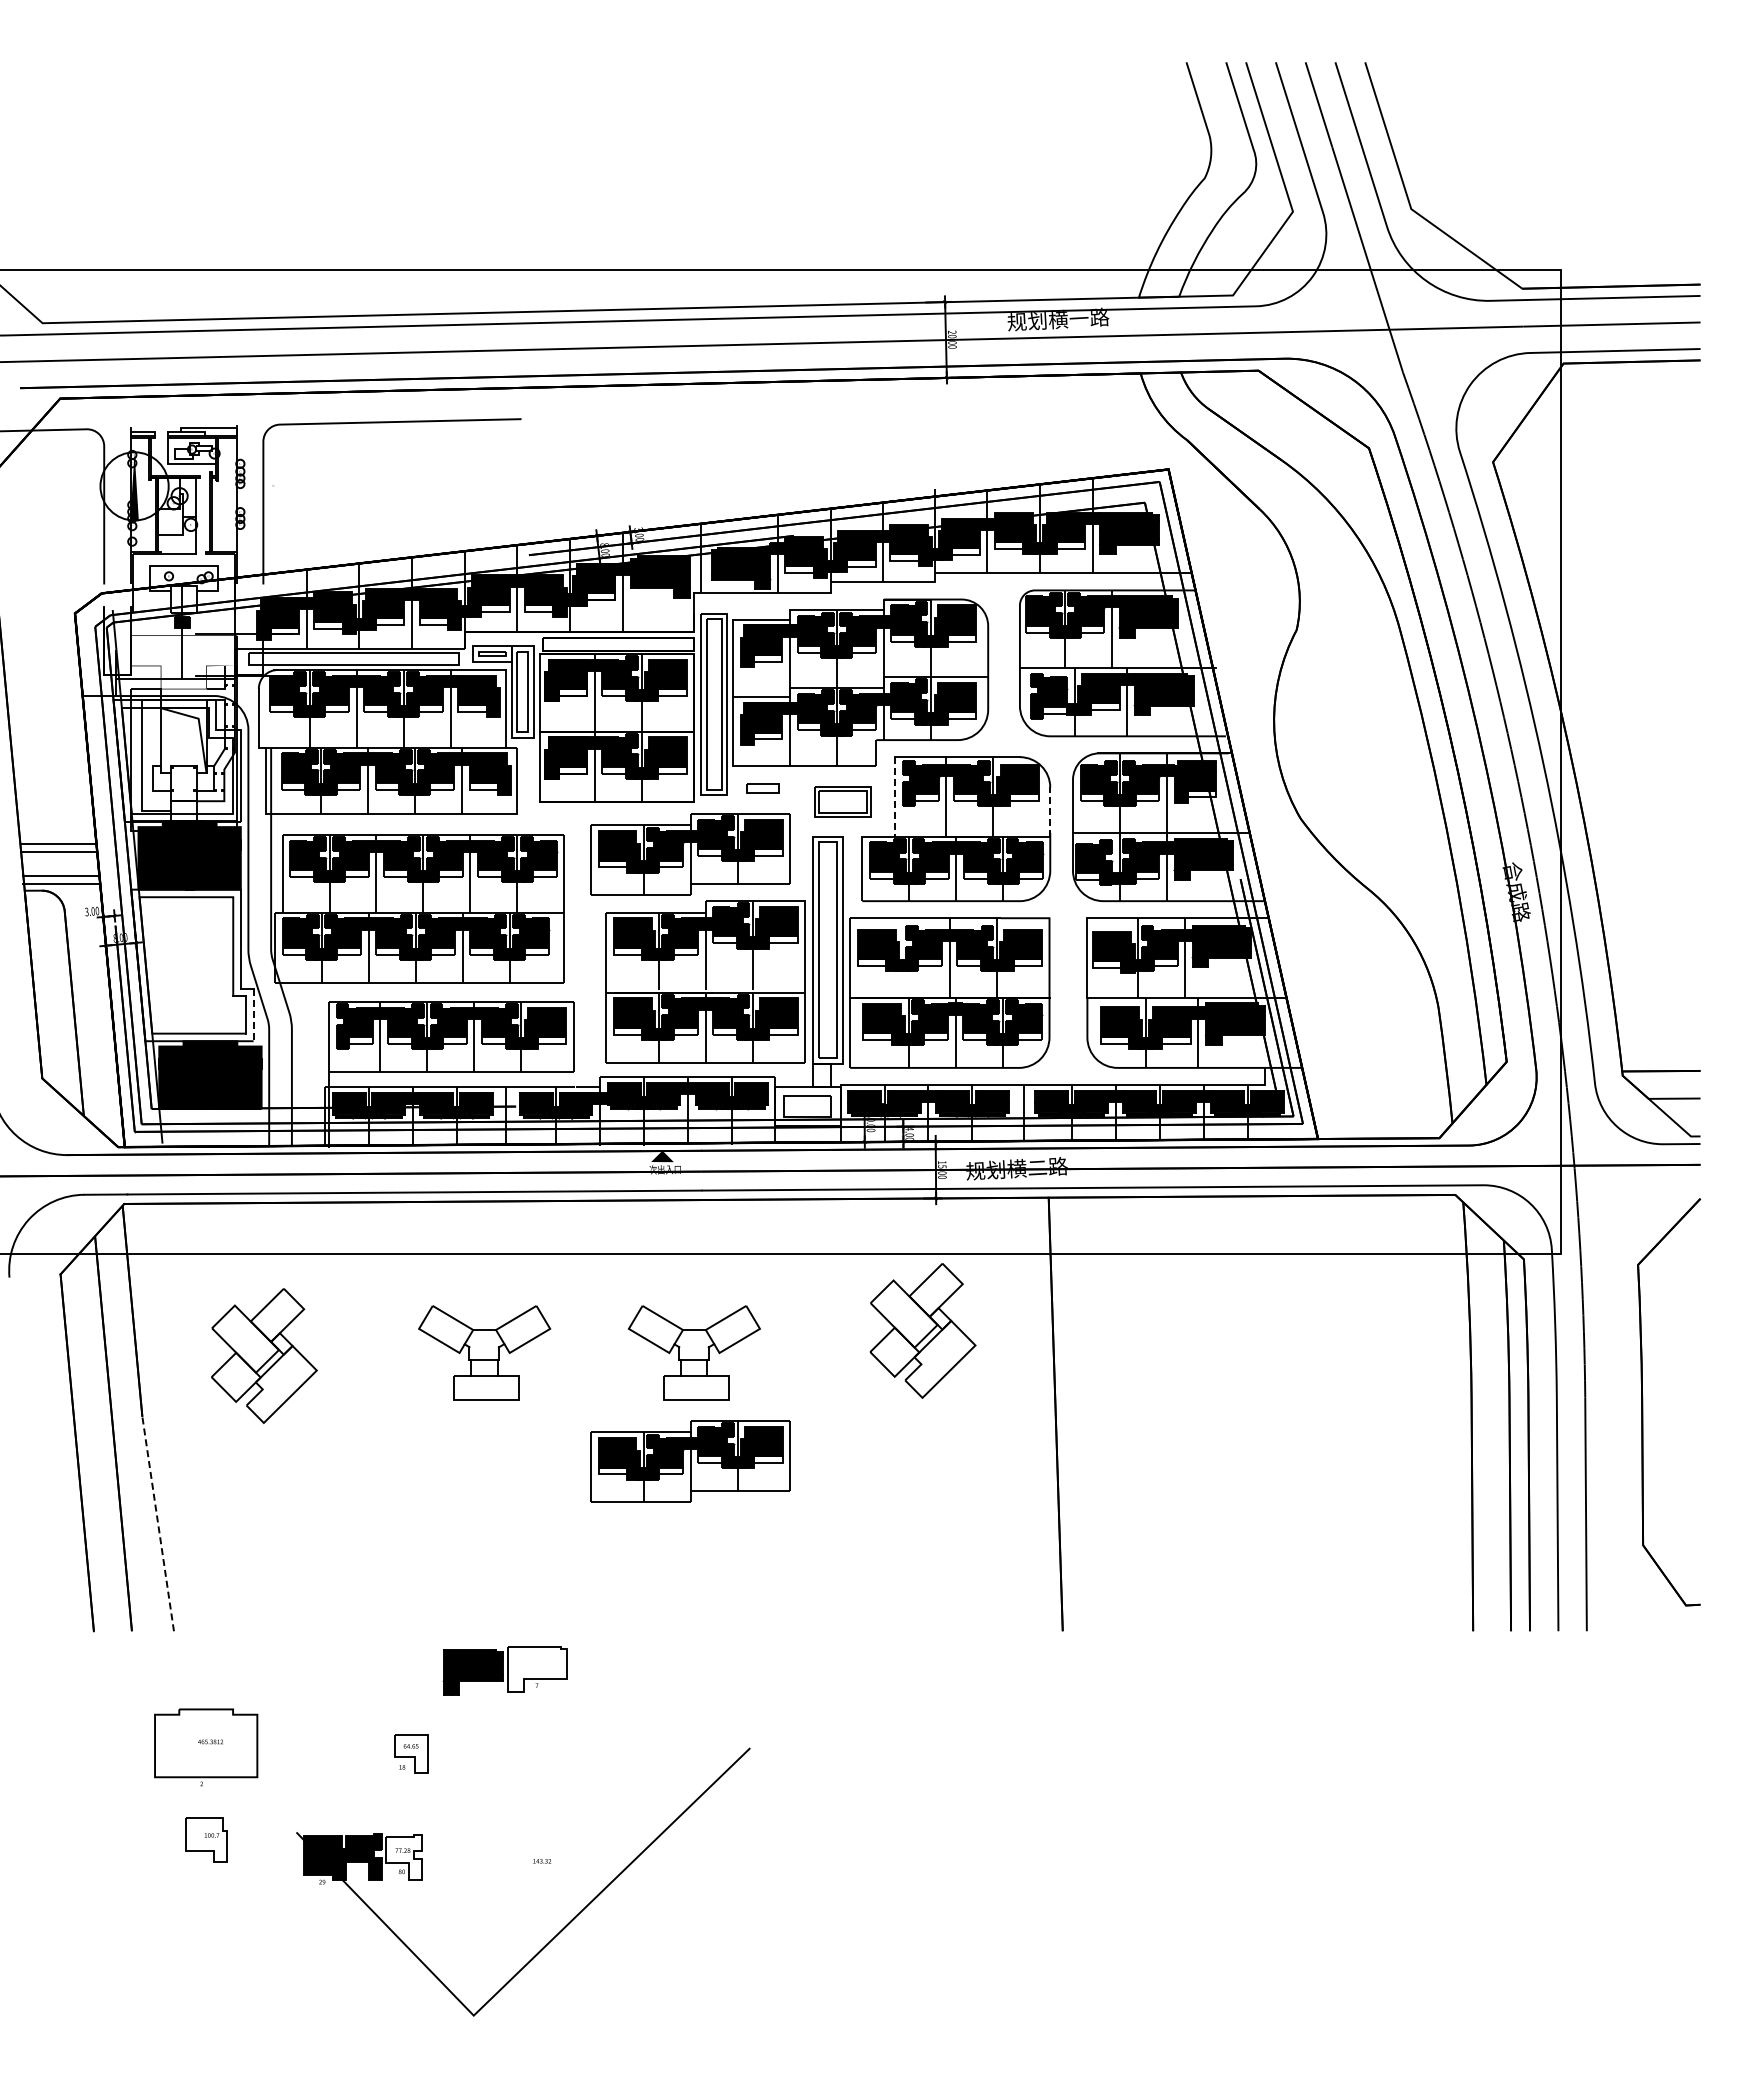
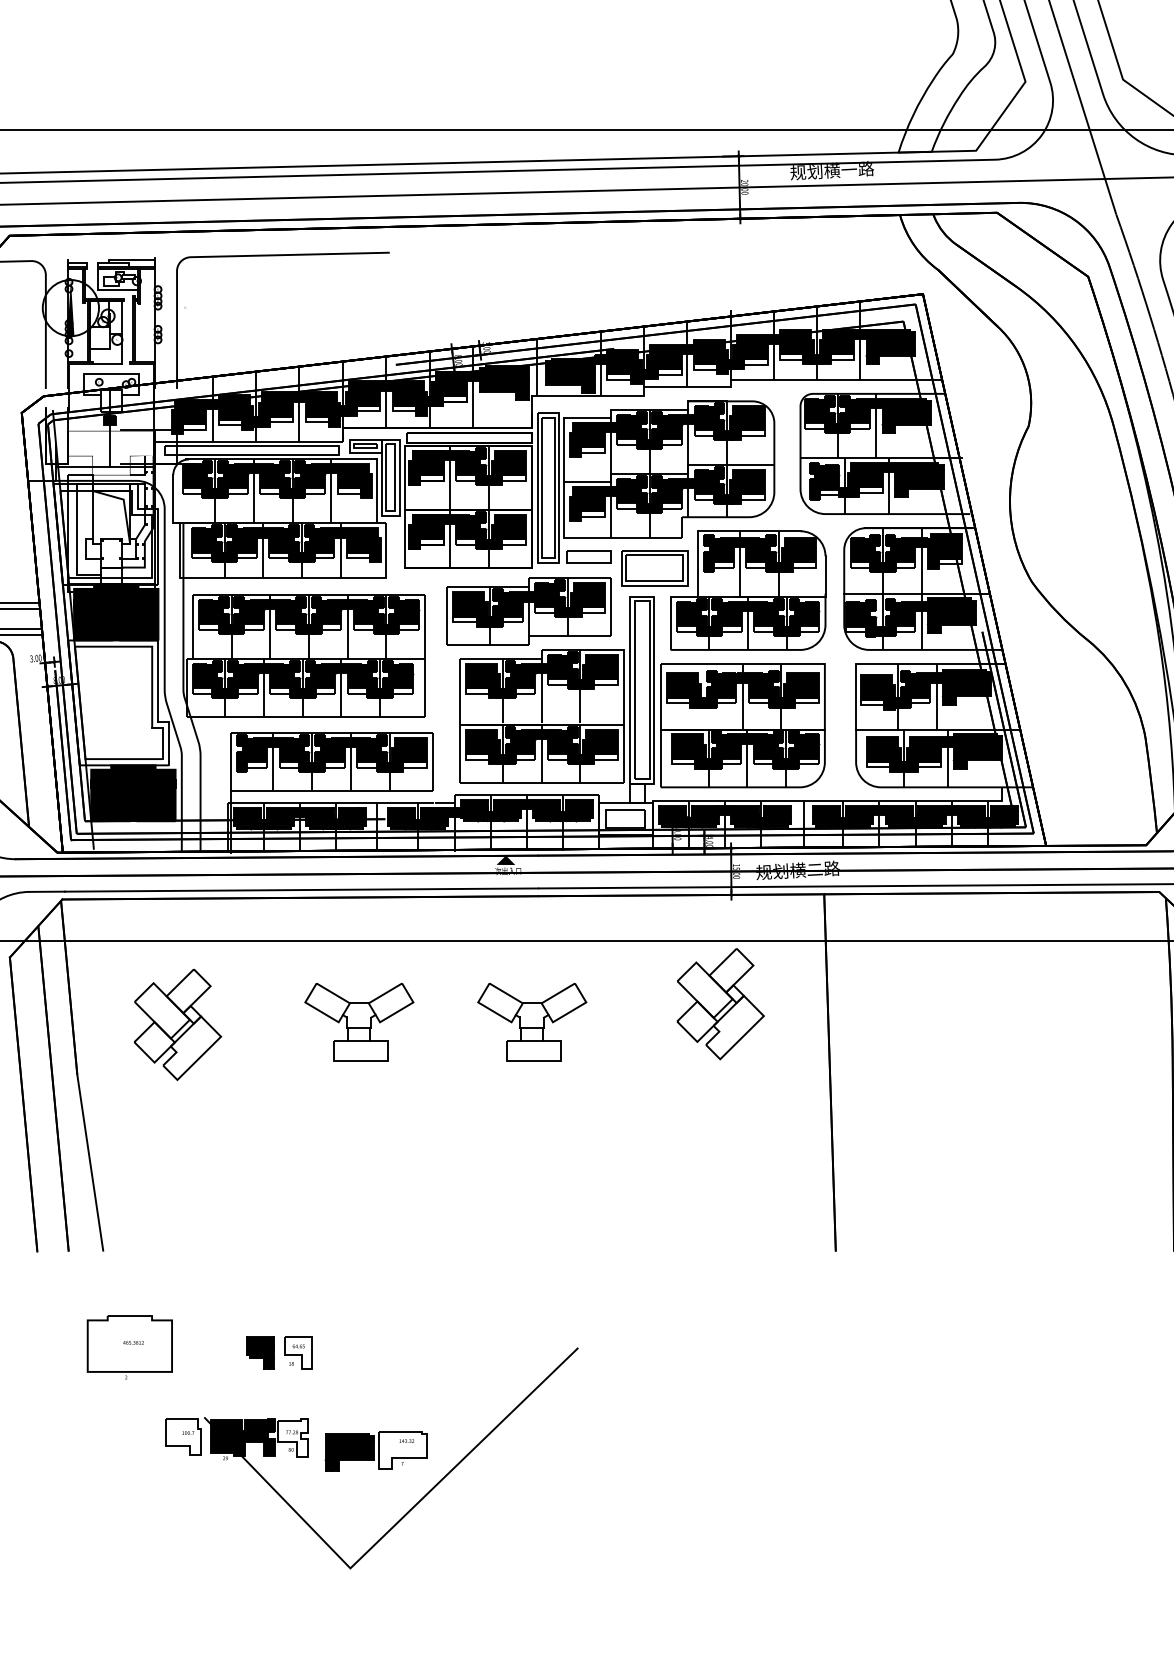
part: (762, 788) -> (588, 557), size x1.67
line: (895, 796) -> (697, 563), dashed -> solid
part: (842, 801) -> (654, 567), size x1.43
line: (1050, 812) -> (825, 576), dashed -> solid
line: (253, 1015) -> (168, 744), dashed -> solid
part: (690, 1461) -> (529, 1111), removed
line: (158, 1523) -> (90, 1162), dashed -> solid
part: (504, 1670) -> (375, 1451), moved
part: (364, 1753) -> (260, 1352), added
part: (206, 1839) -> (183, 1436), moved

